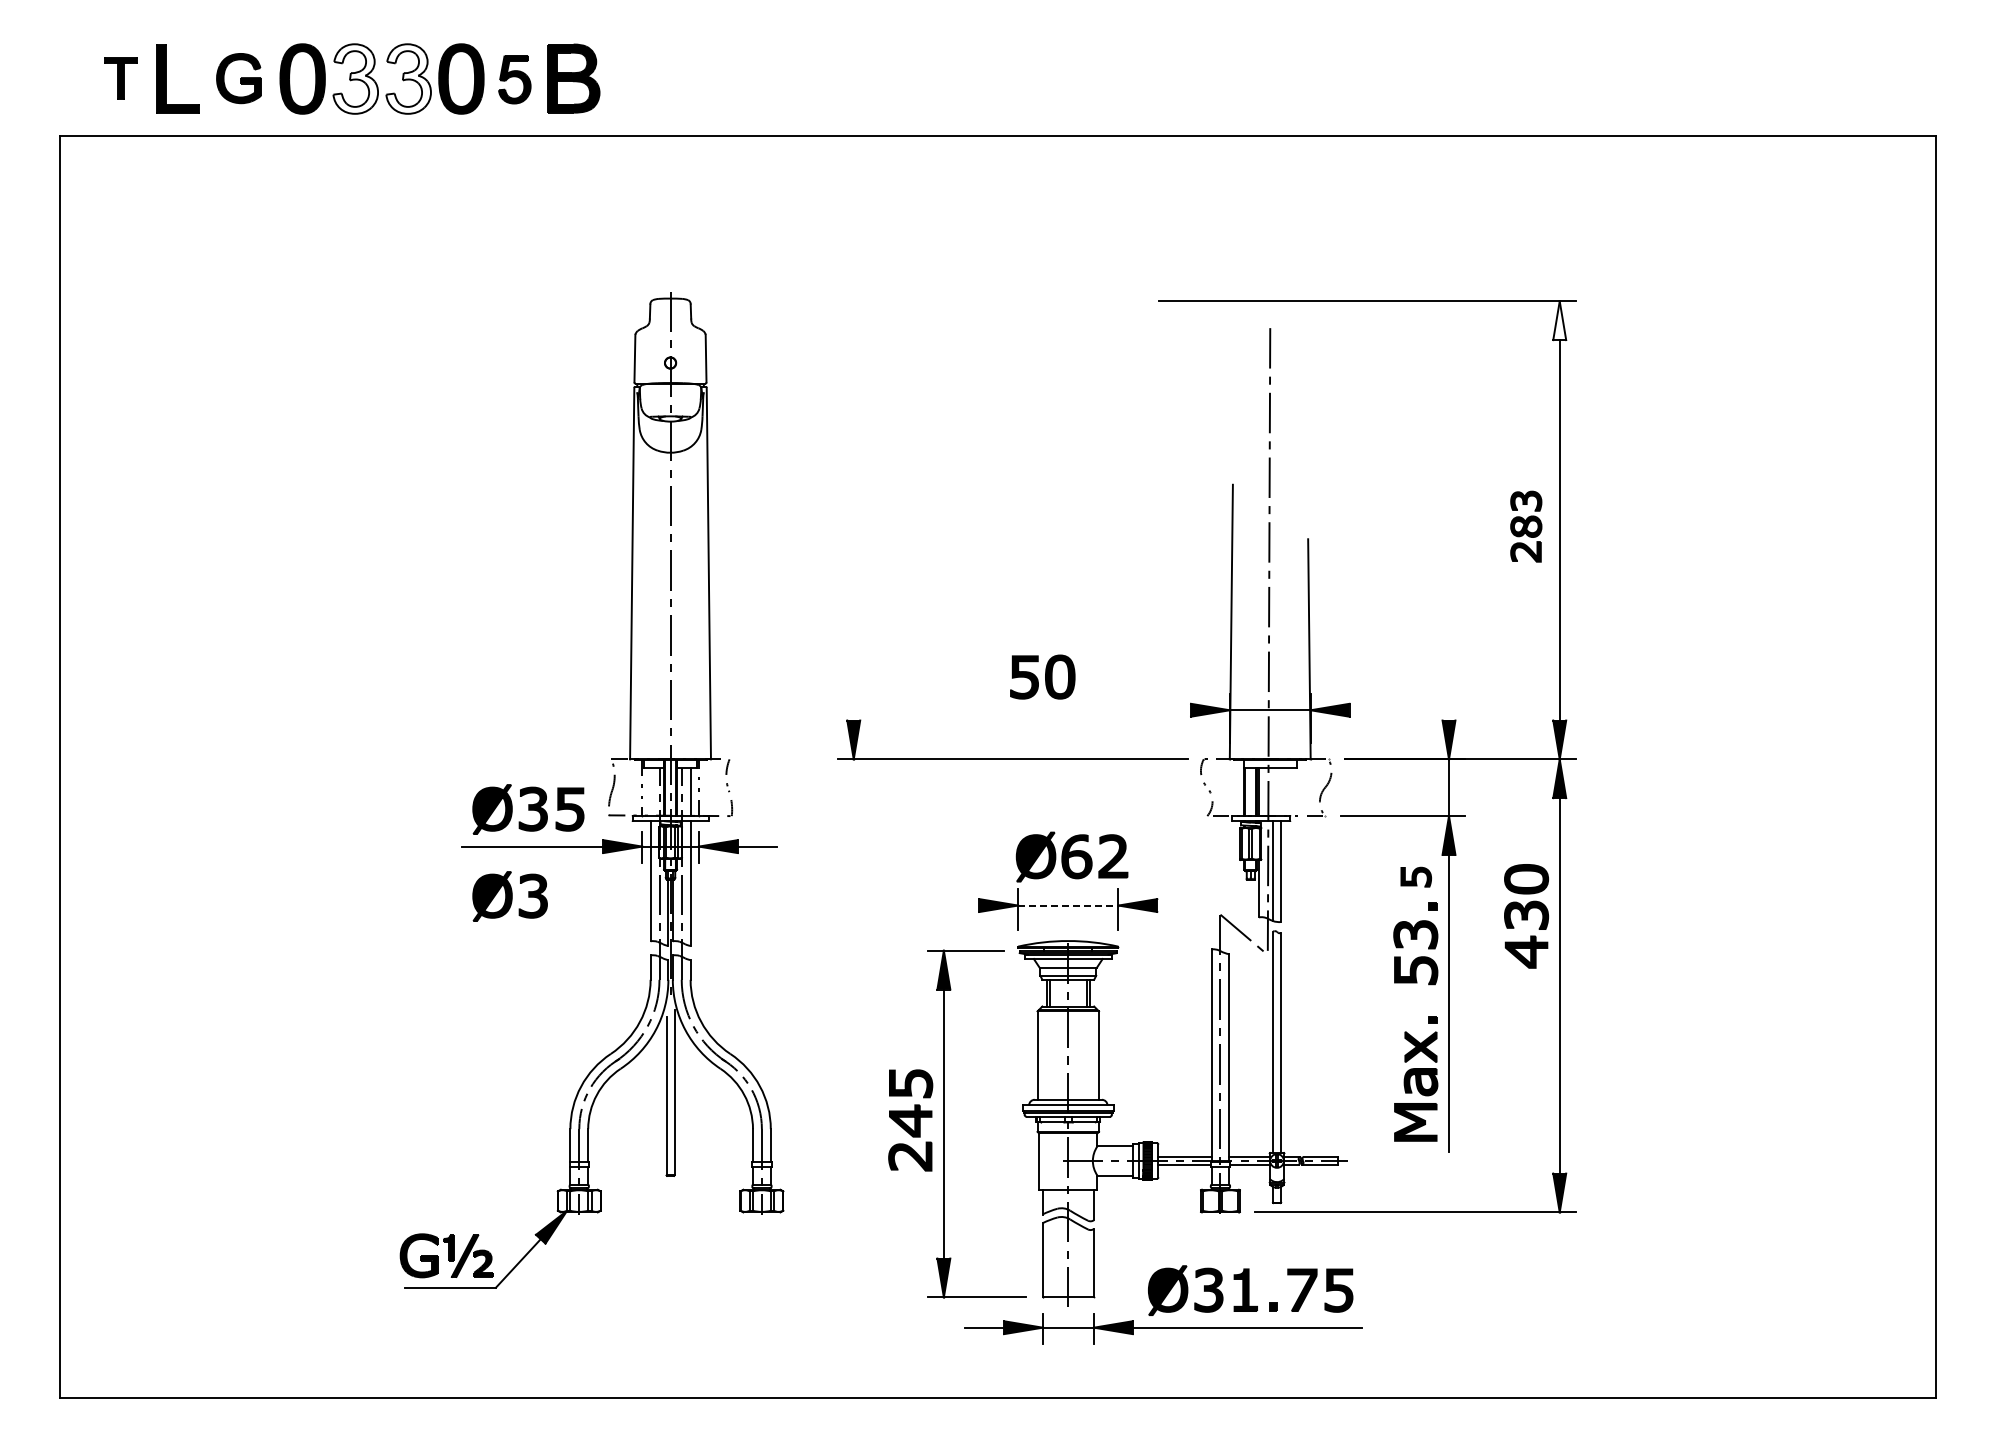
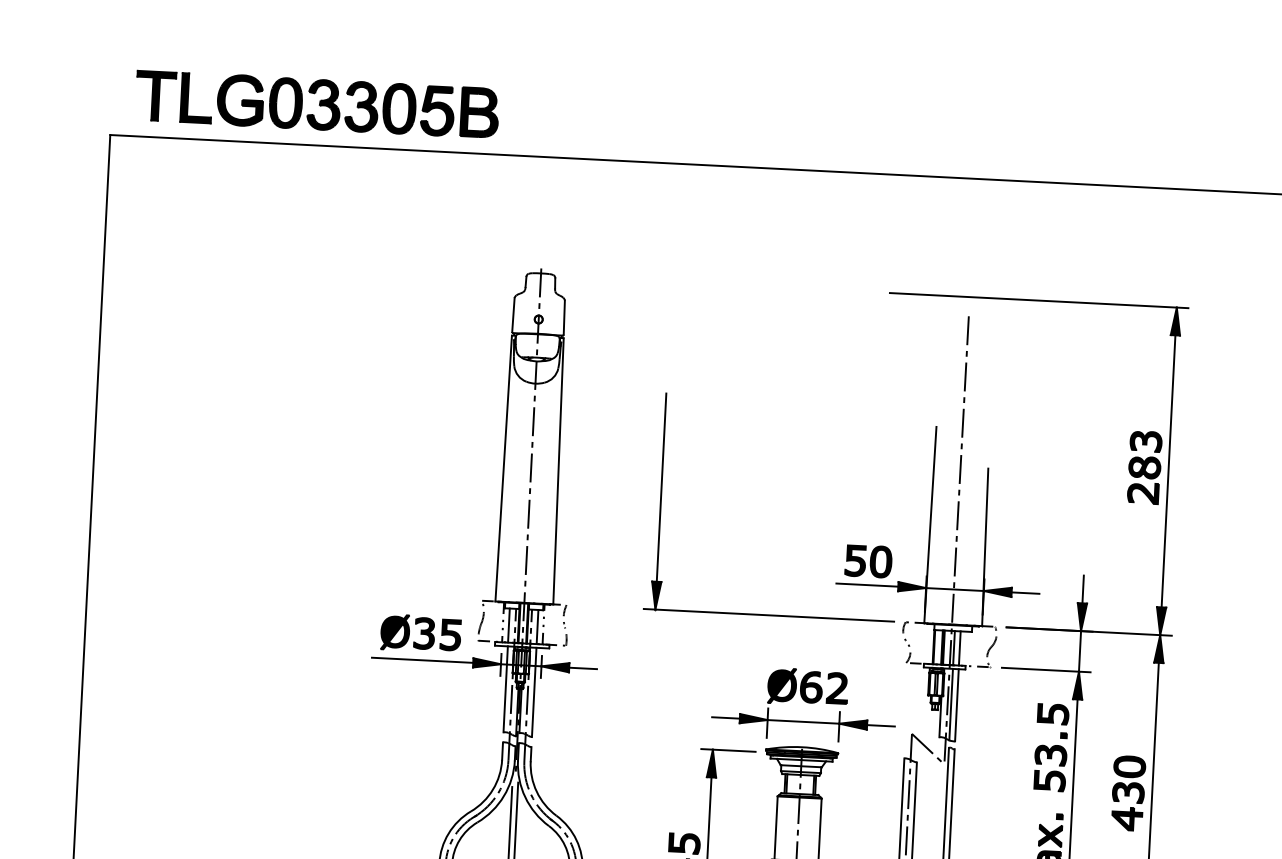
part: (120, 78) -> (155, 96), size x1.67
part: (238, 78) -> (240, 100), size x1.43
fill: (355, 78) -> (323, 104), added
fill: (408, 78) -> (361, 106), added
part: (514, 79) -> (437, 111), size x1.43
fill: (1559, 320) -> (1175, 321), added
part: (1525, 526) -> (1144, 467), size x1.43
line: (853, 588) -> (661, 487), added
part: (1042, 676) -> (868, 560), moved
line: (1449, 700) -> (1083, 589), added
line: (1147, 710) -> (867, 585), added
line: (1368, 710) -> (1025, 593), added
line: (650, 791) -> (508, 625), added
line: (1273, 791) -> (954, 647), added
line: (1281, 791) -> (960, 648), added
part: (1416, 876) -> (1053, 713), size x1.43
part: (509, 896) -> (404, 695), removed
line: (959, 905) -> (725, 717), added
line: (1068, 905) -> (803, 721), dashed -> solid
line: (1176, 905) -> (880, 725), added
part: (1526, 916) -> (1128, 793), moved

